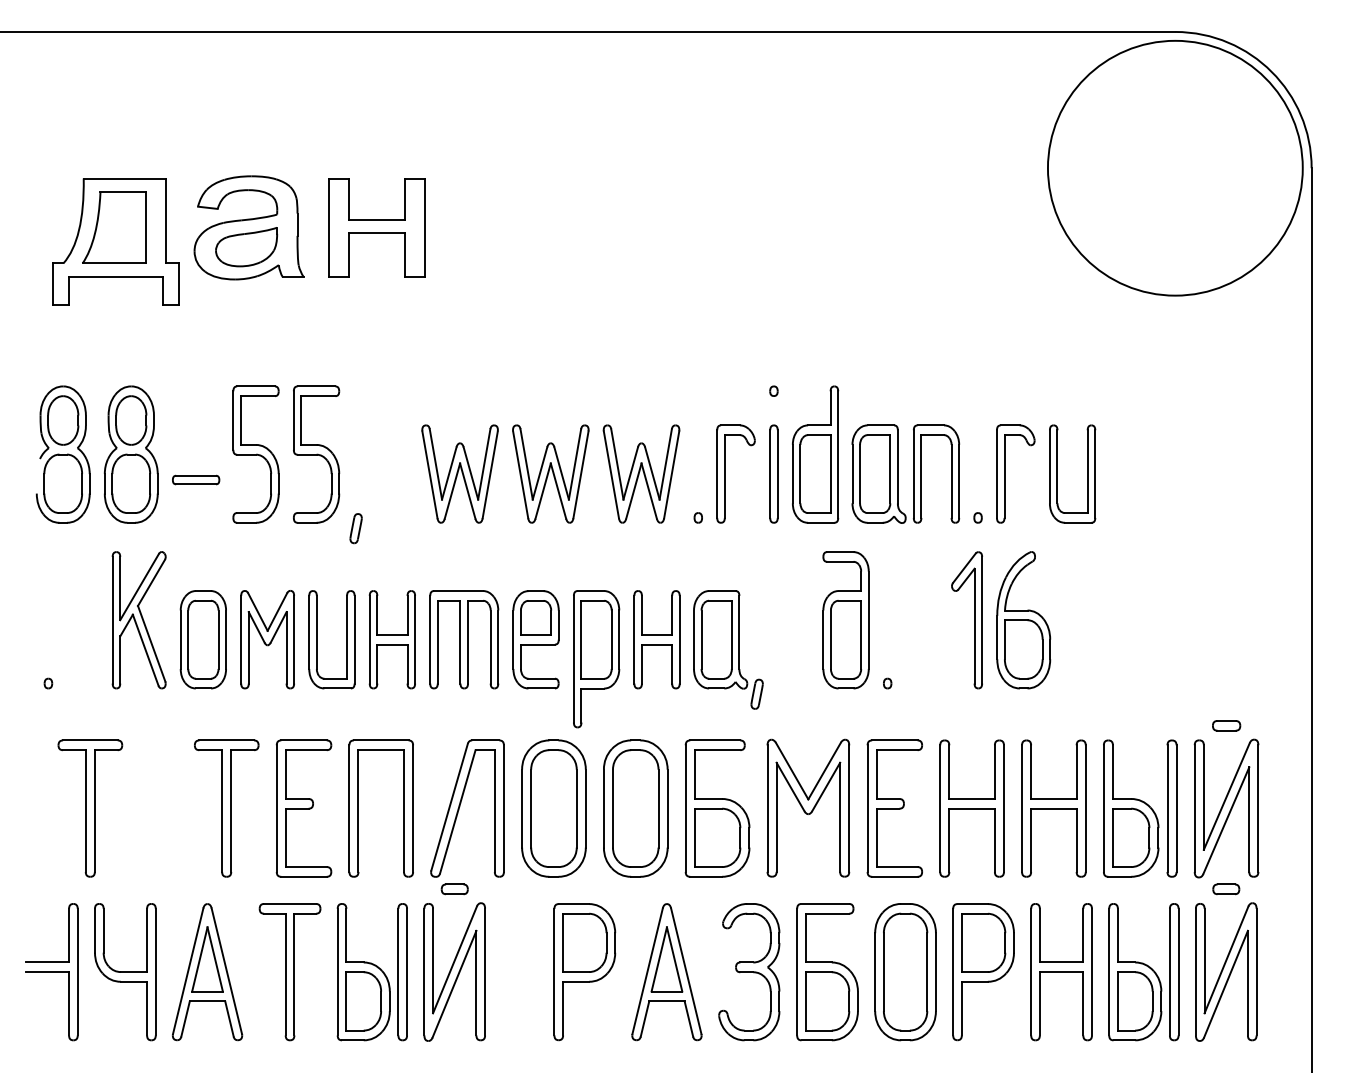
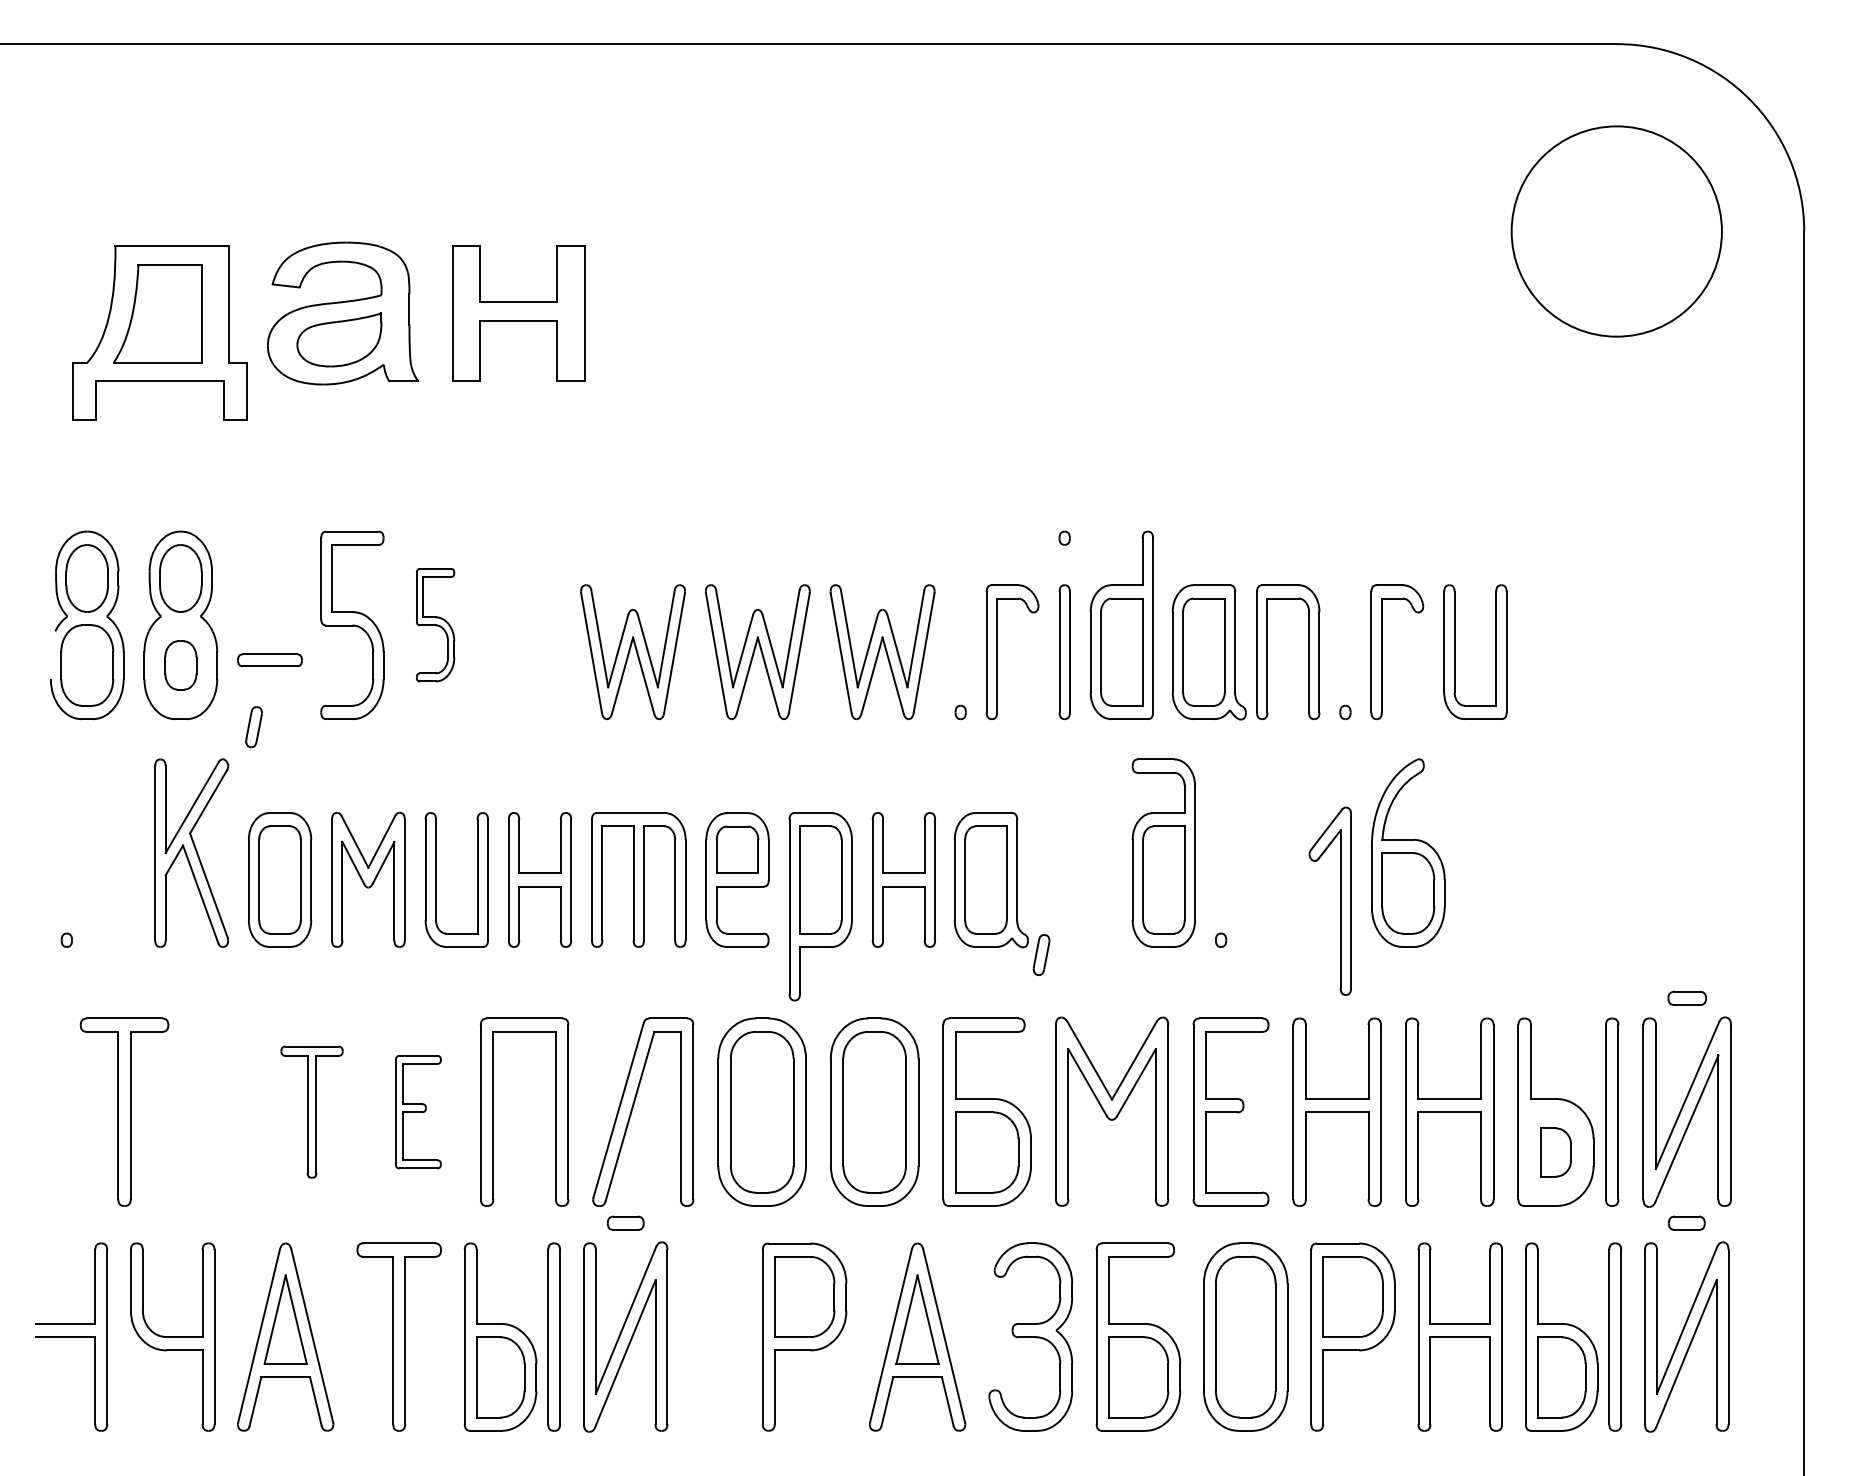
circle: (1175, 168) -> (1616, 231), size x0.6
part: (316, 453) -> (435, 624), size x0.6
part: (131, 483) -> (180, 665), size x0.6
part: (355, 528) -> (253, 727), moved
part: (974, 619) -> (1340, 900), moved
part: (226, 808) -> (311, 1111), size x0.7
part: (304, 808) -> (418, 1111), size x0.6
part: (1130, 837) -> (1555, 1152), size x0.6

